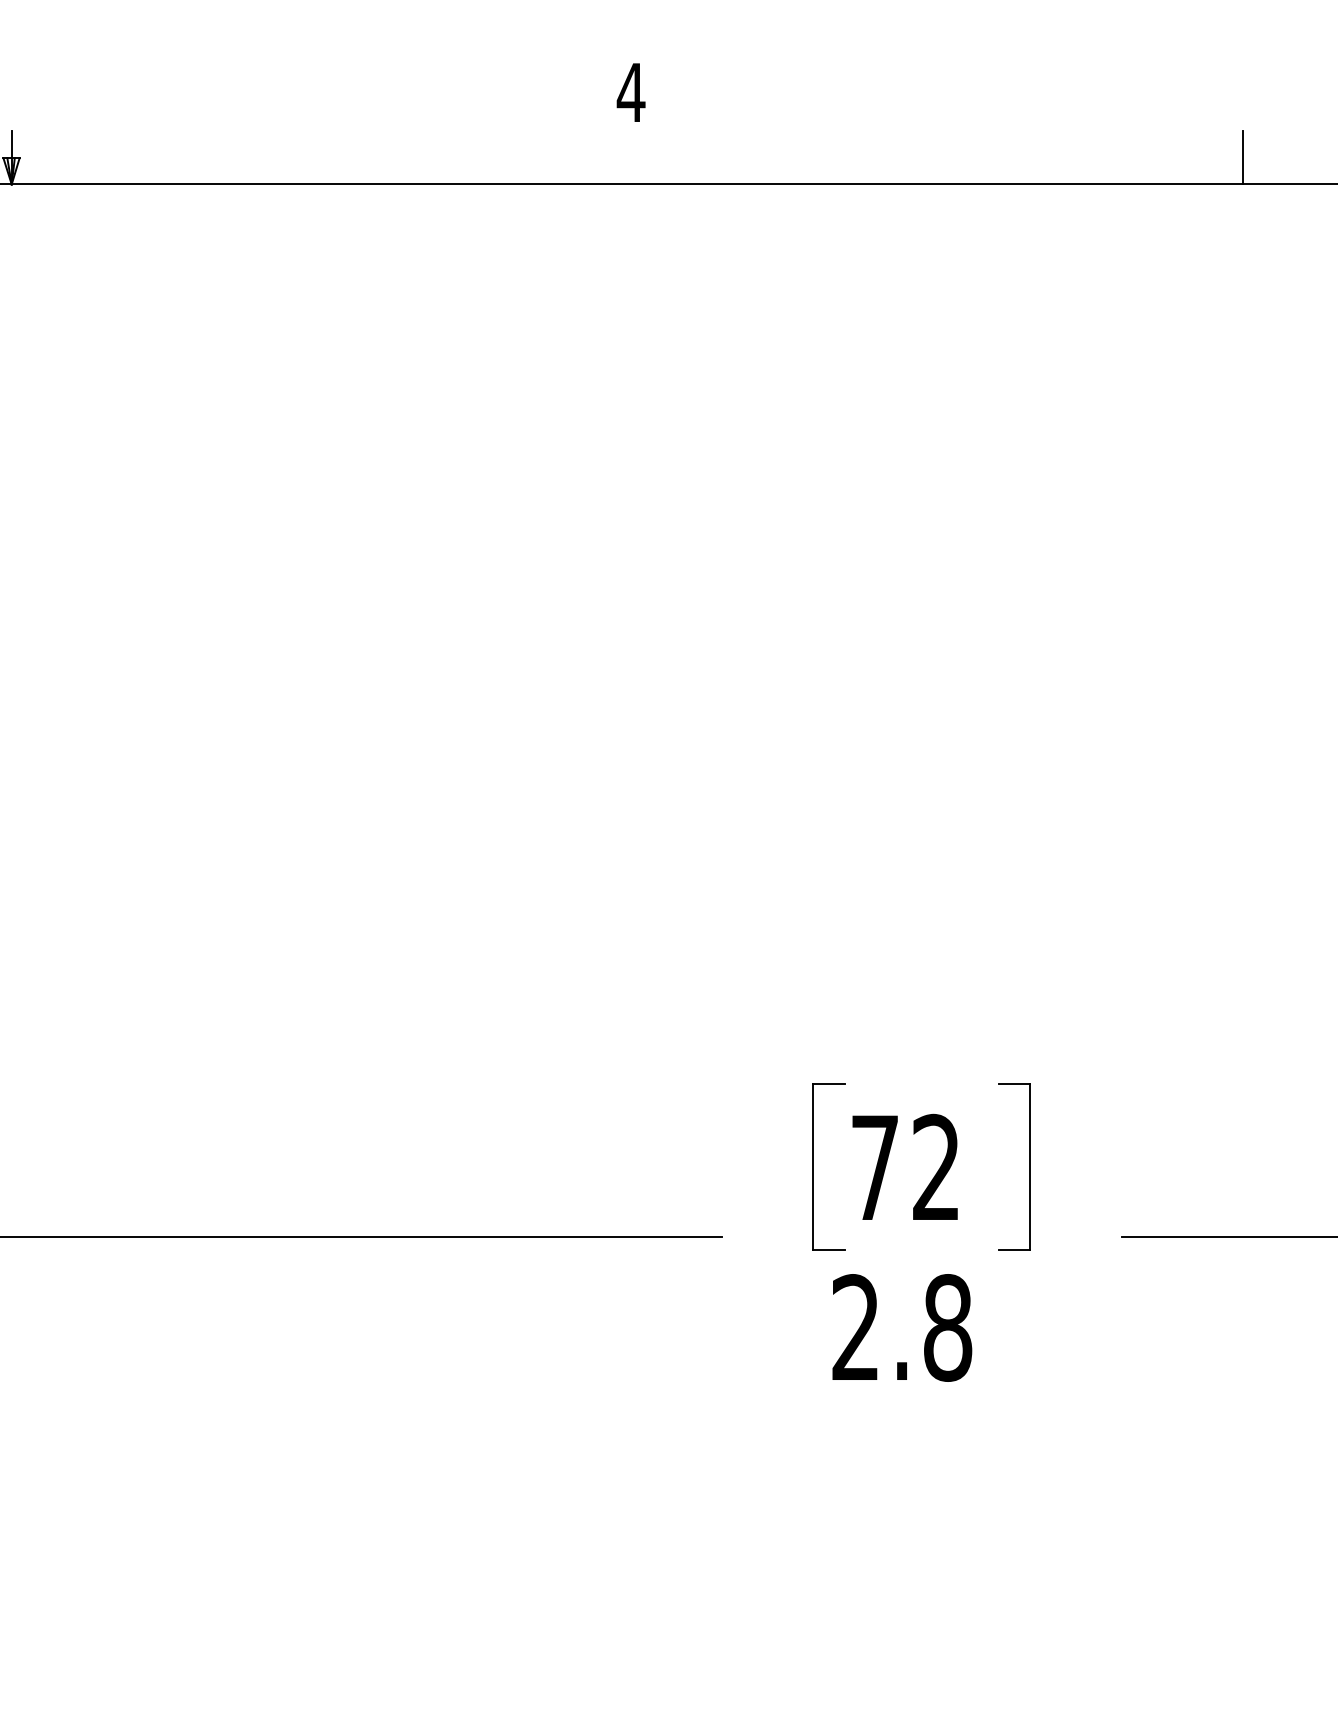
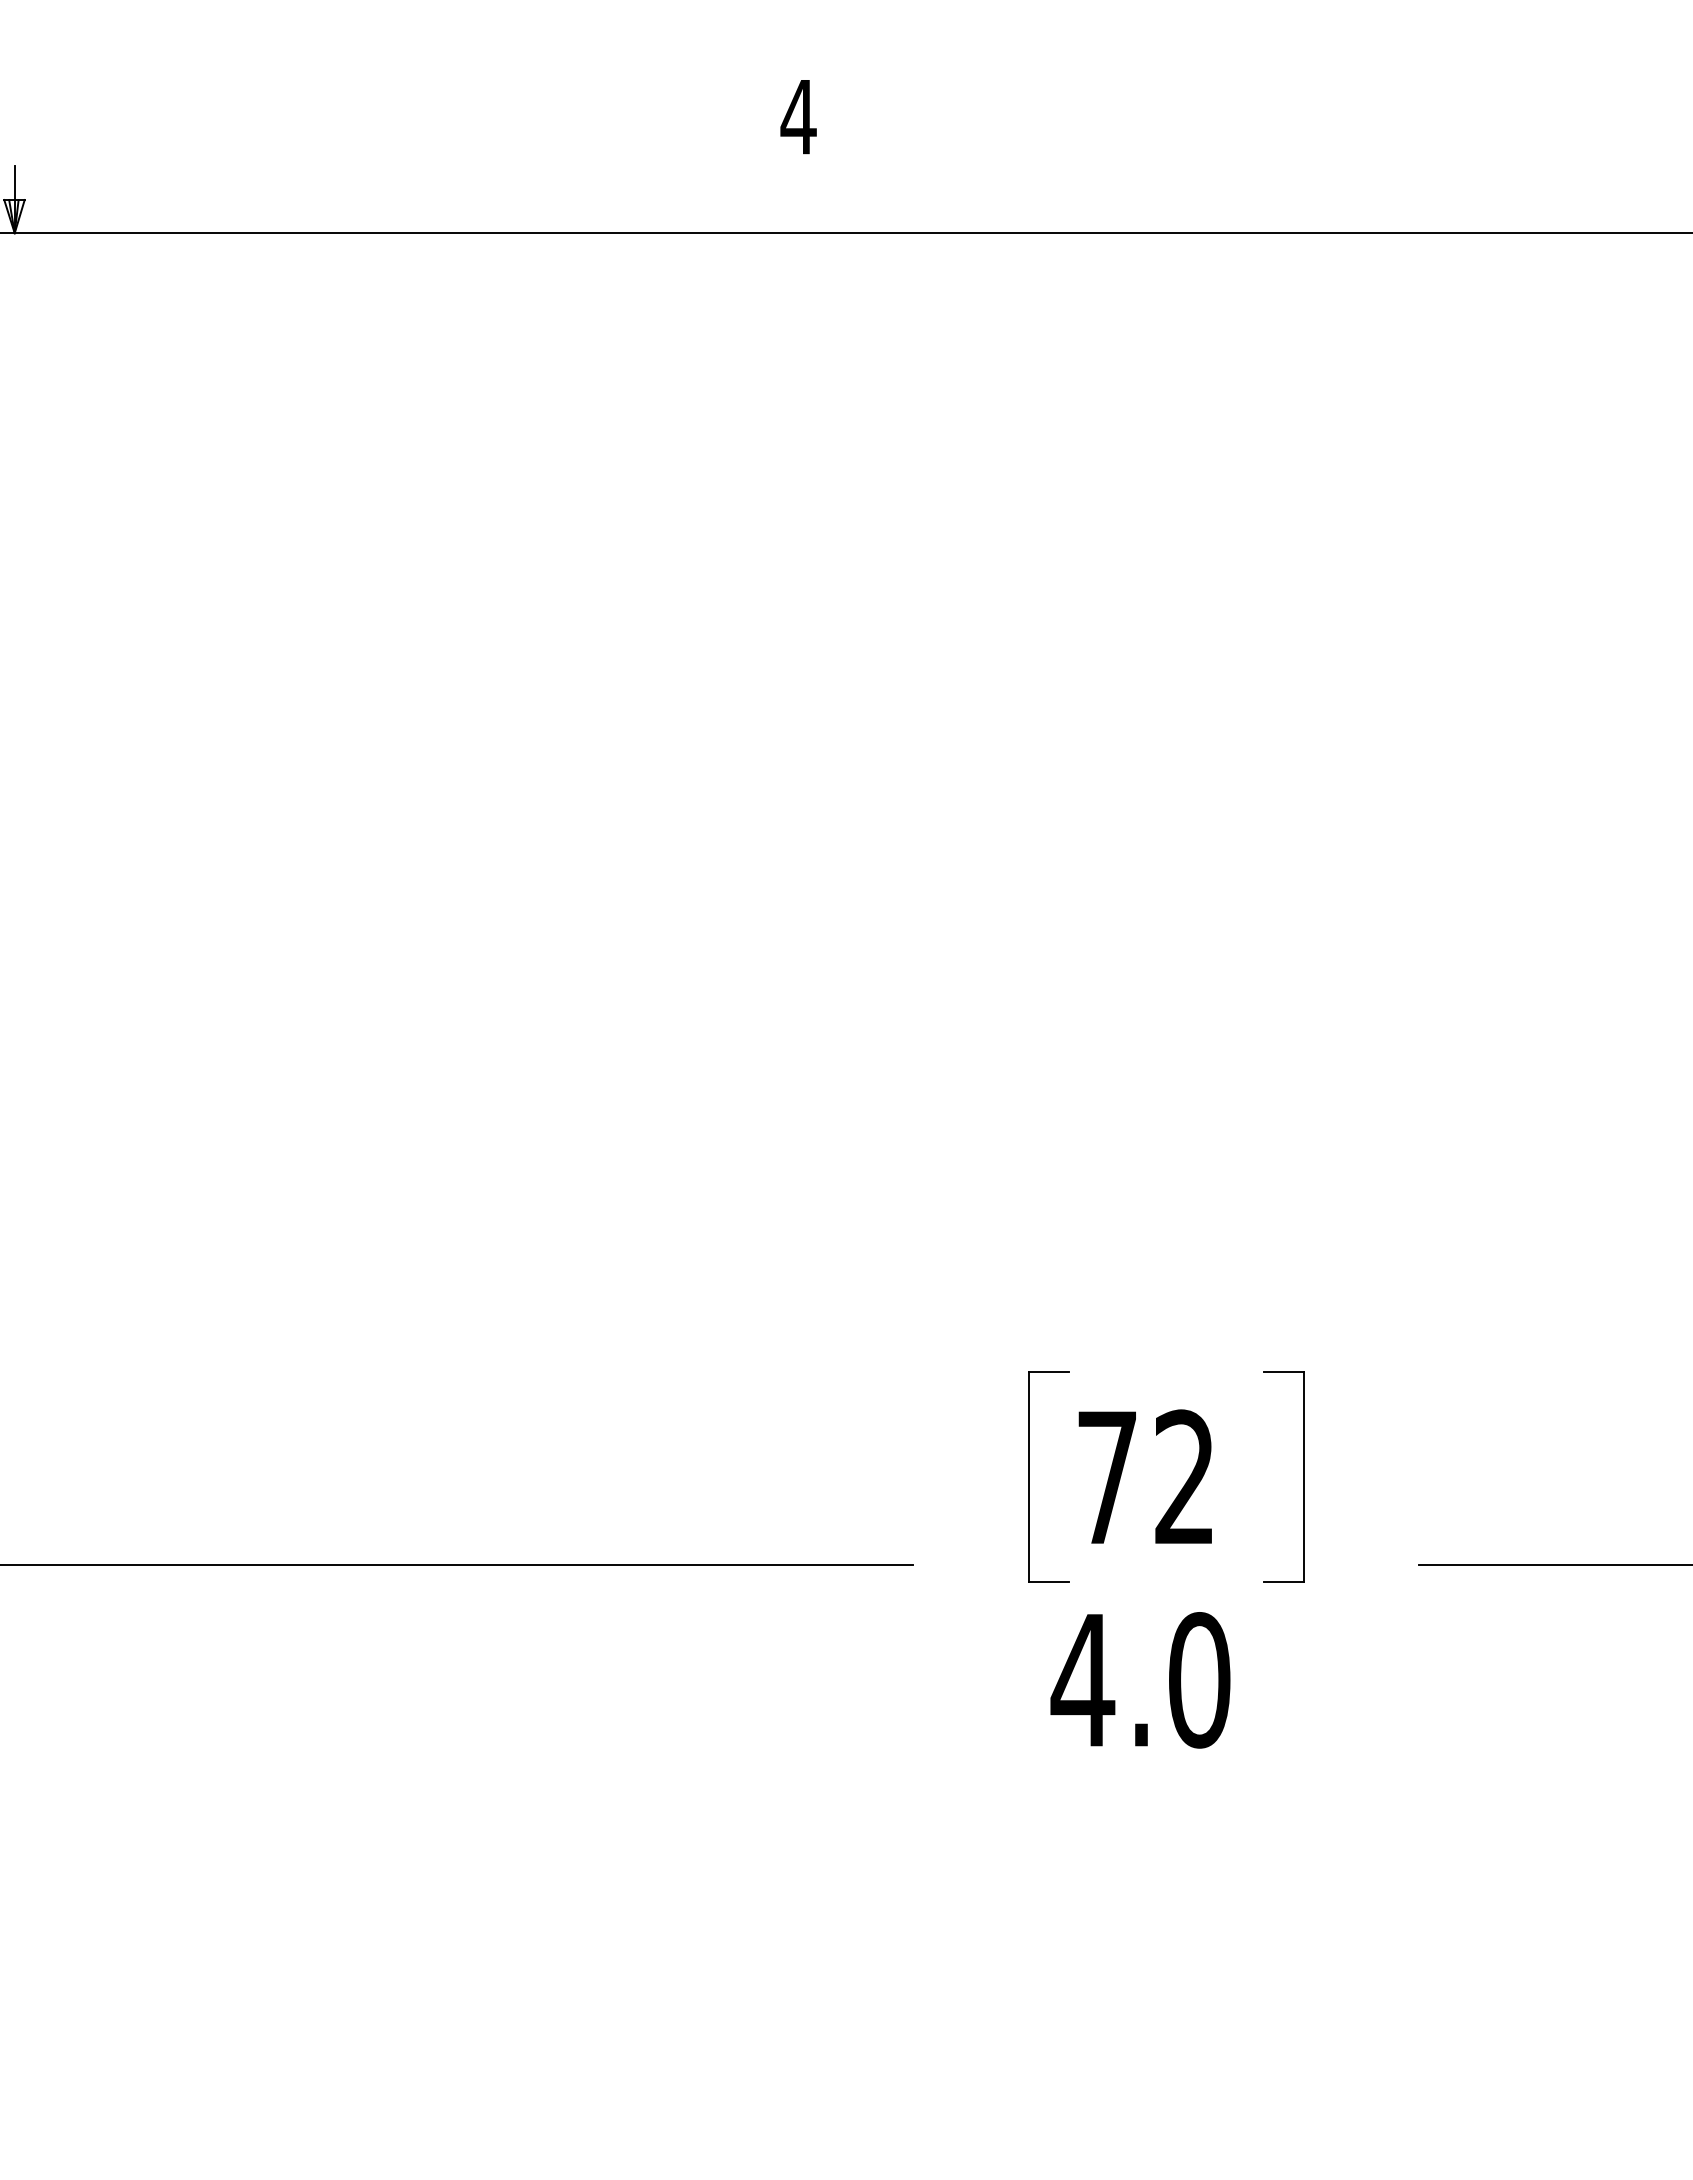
line: (1242, 157) -> (1572, 199), removed
text: (901, 1328) -> (1140, 1680), 2.8 -> 4.0

